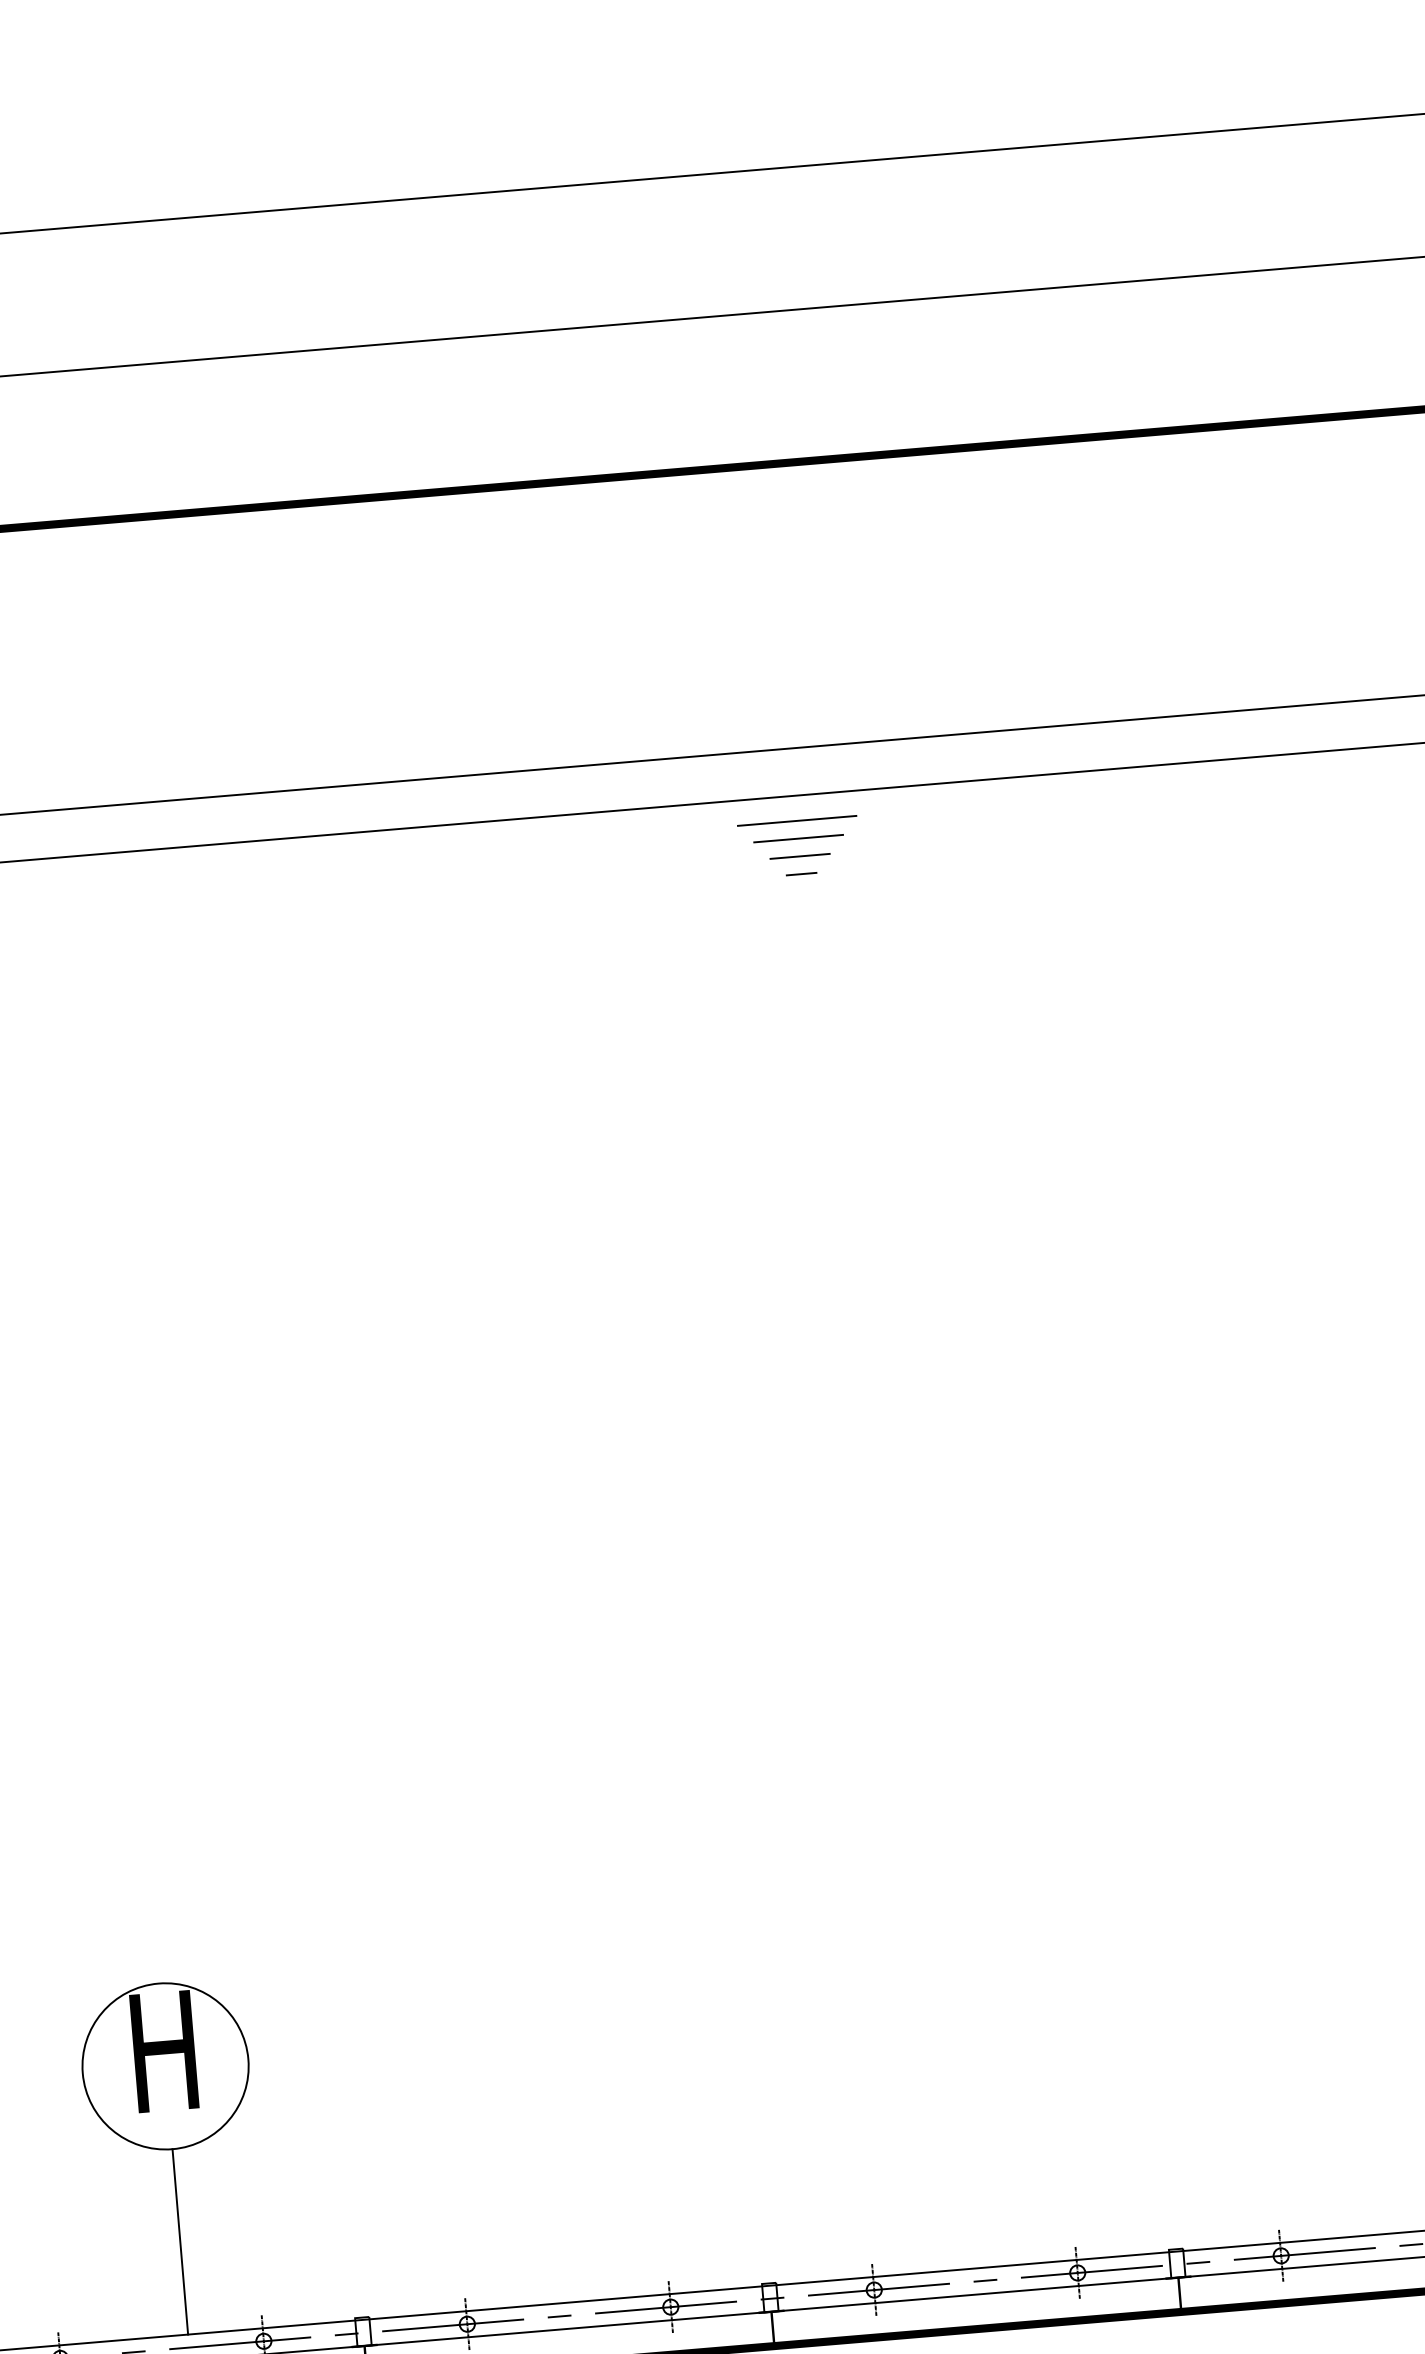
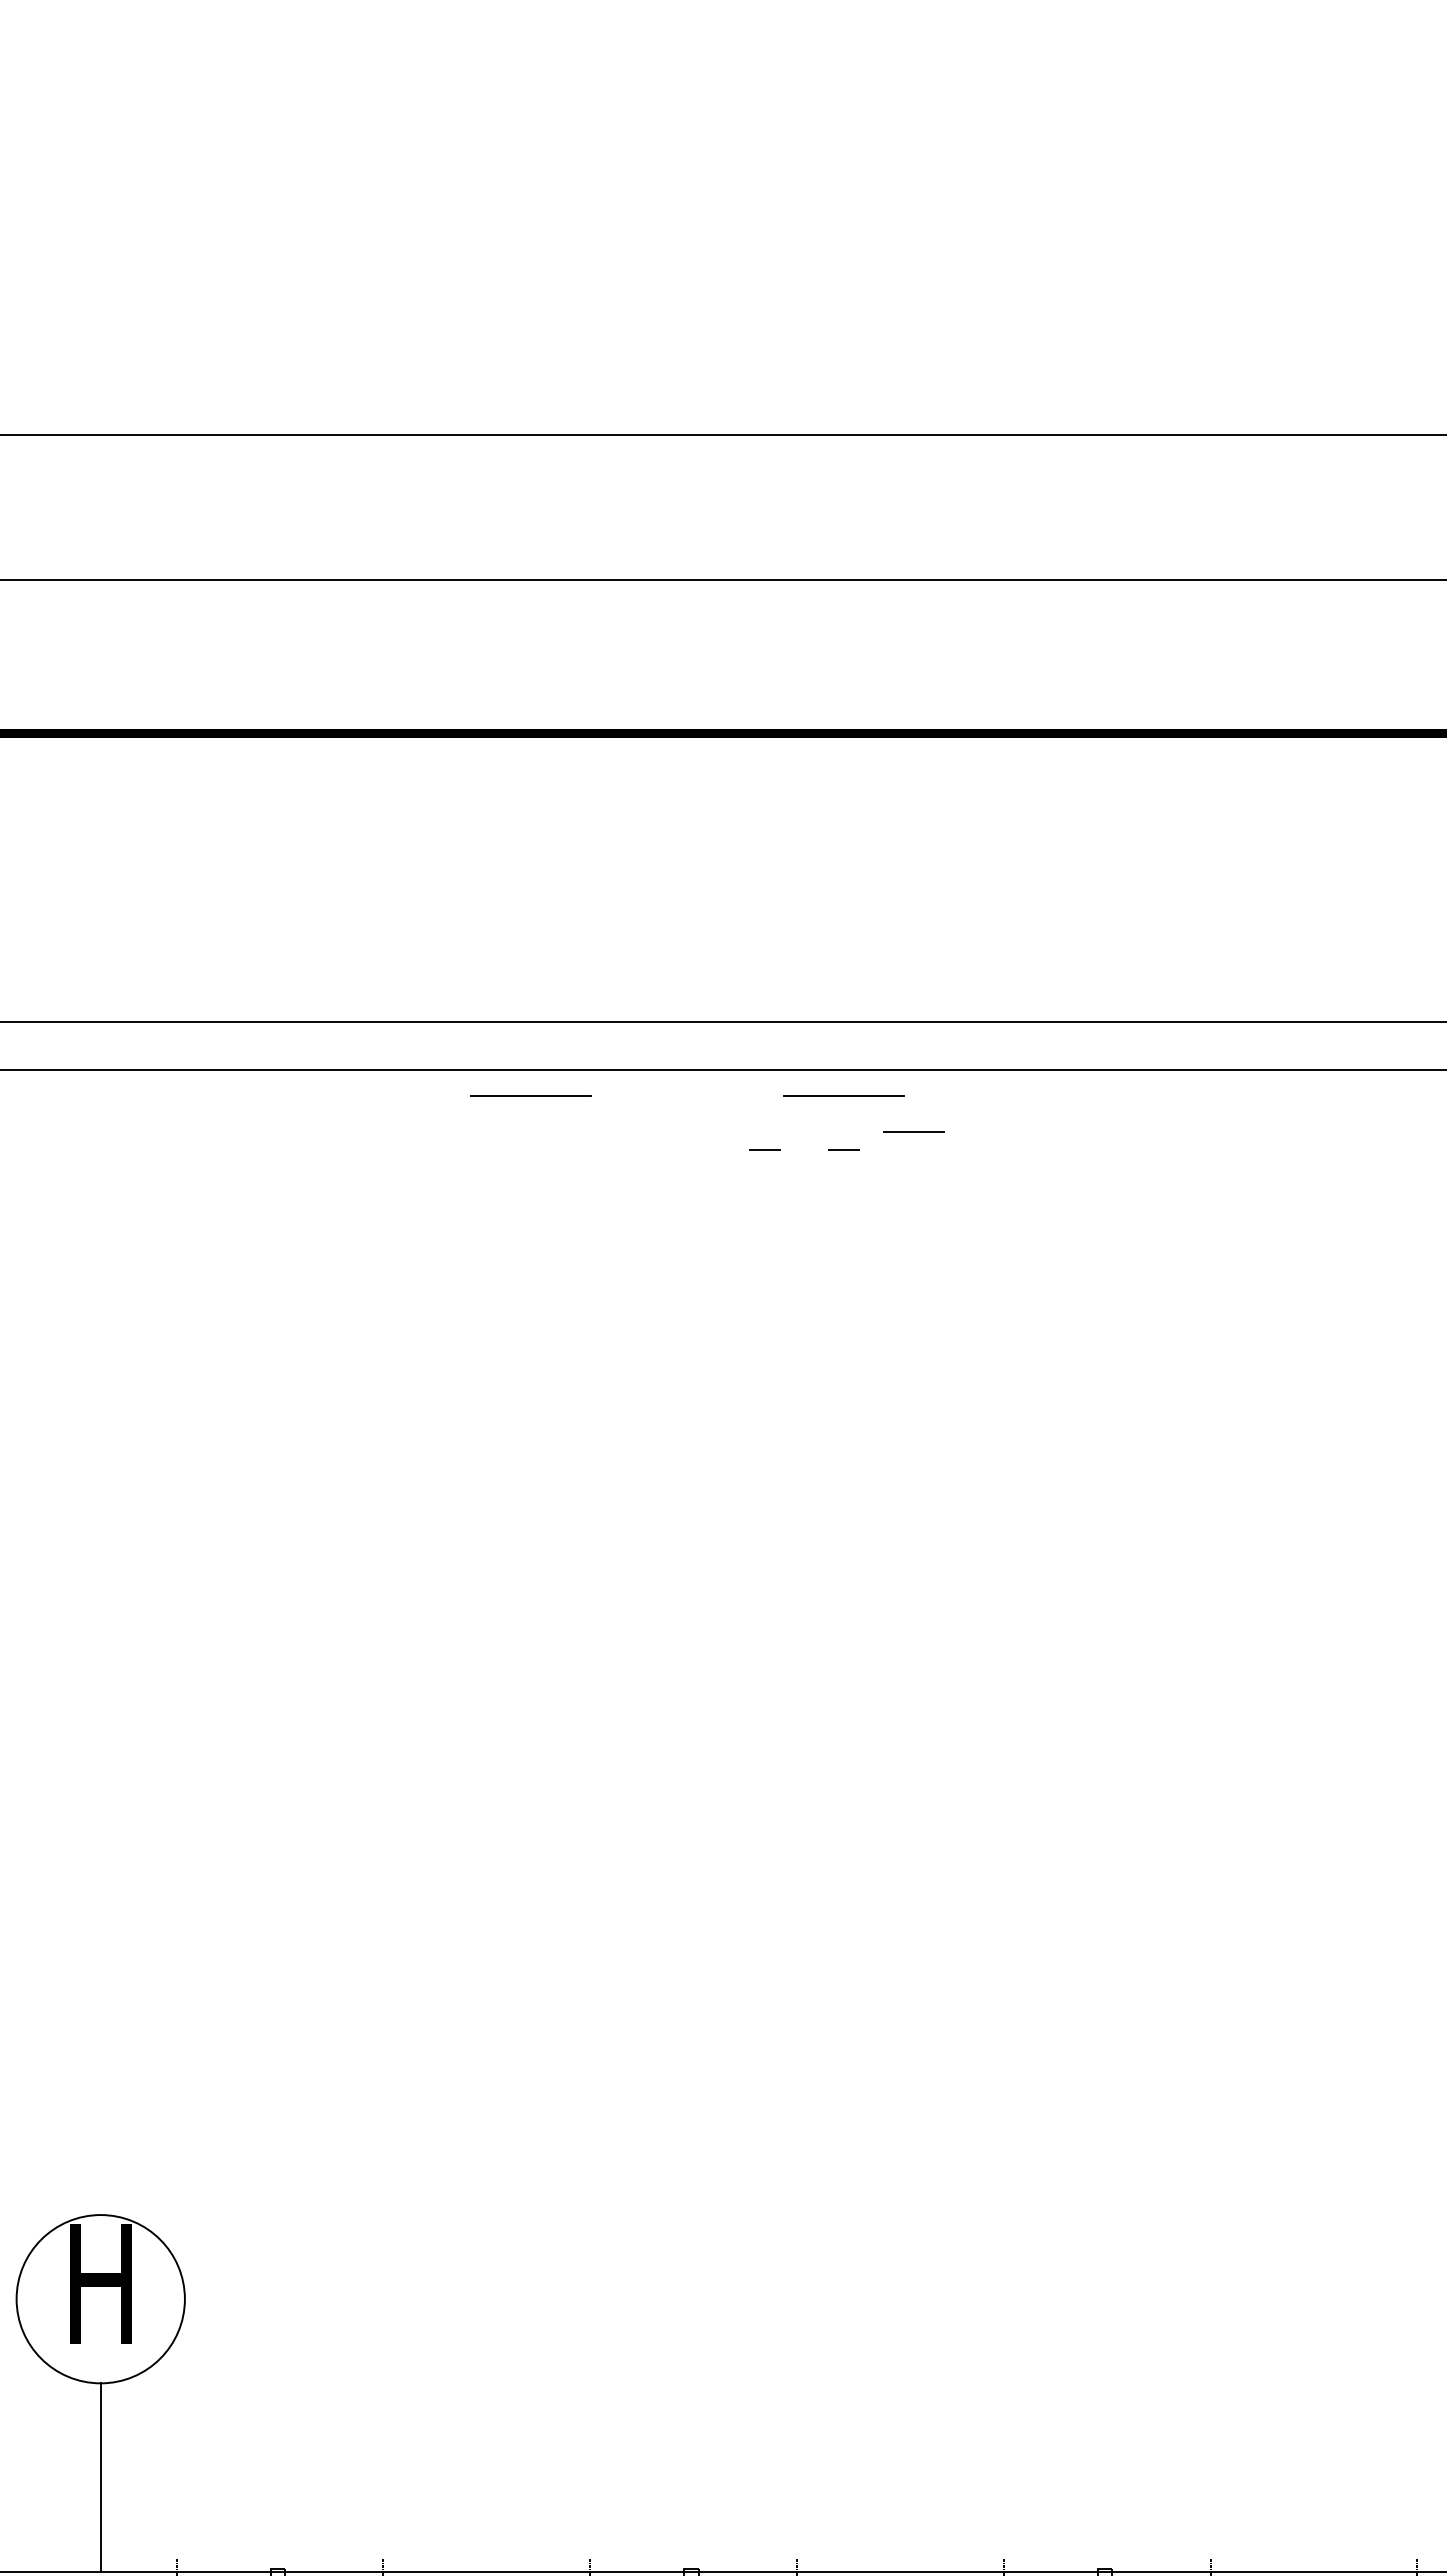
line: (798, 838) -> (843, 1113), removed
line: (488, 846) -> (530, 1095), added
line: (799, 856) -> (913, 1131), moved
line: (723, 880) -> (764, 1149), added

